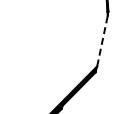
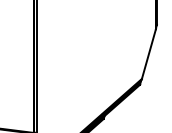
line: (102, 41) -> (148, 54), dashed -> solid

